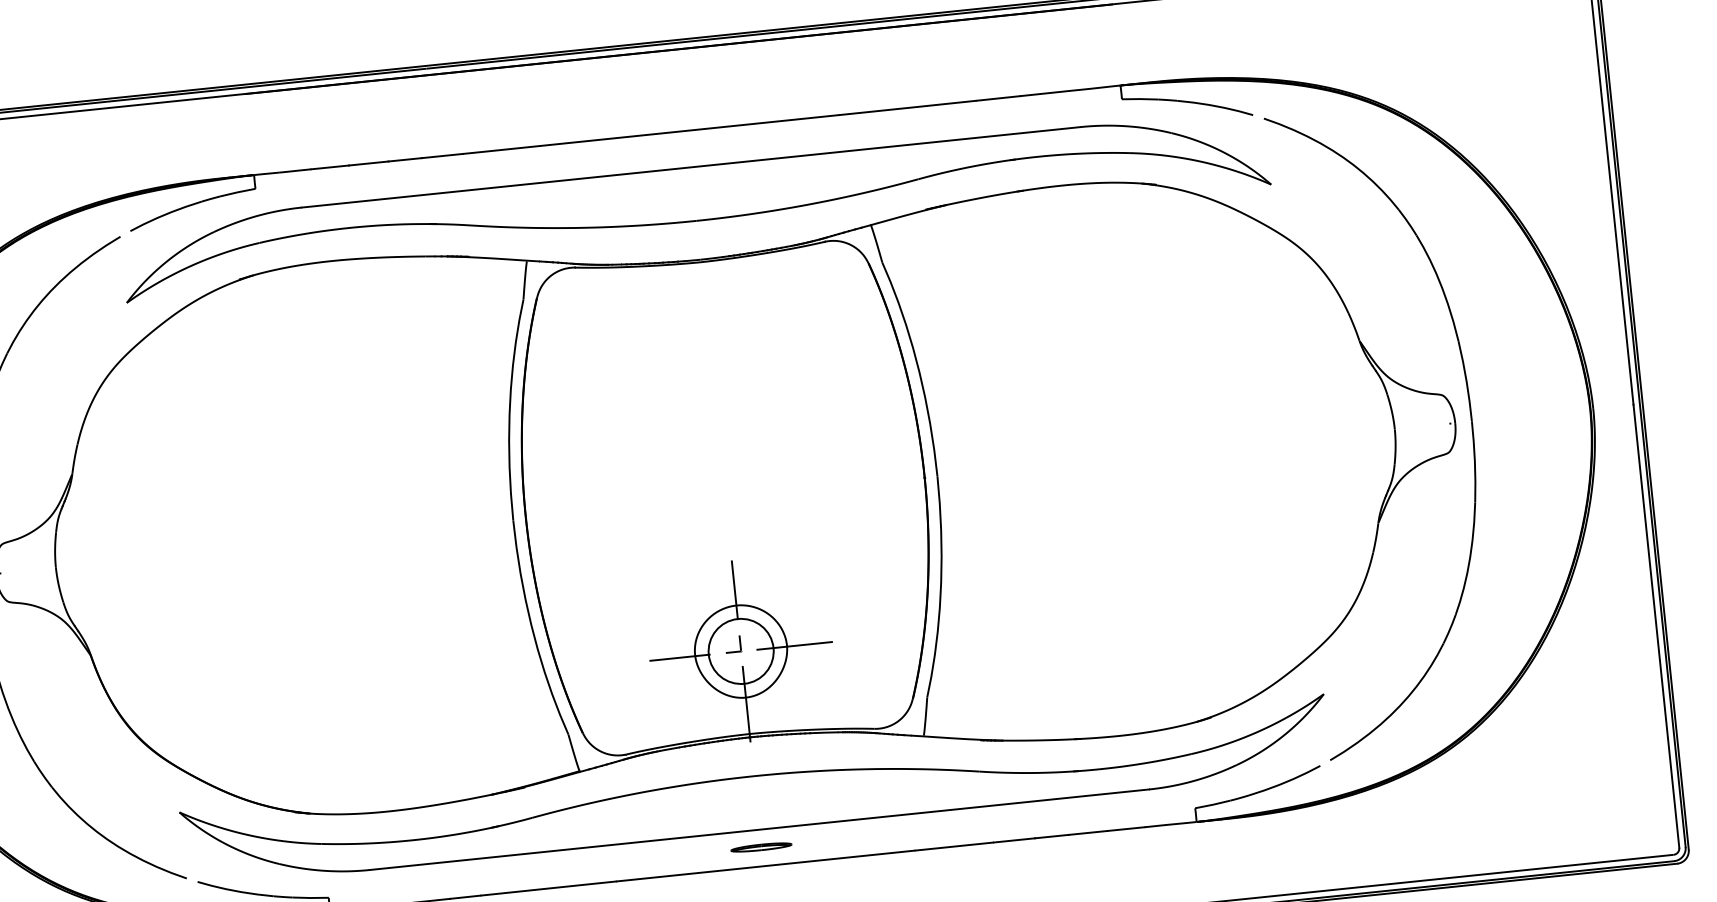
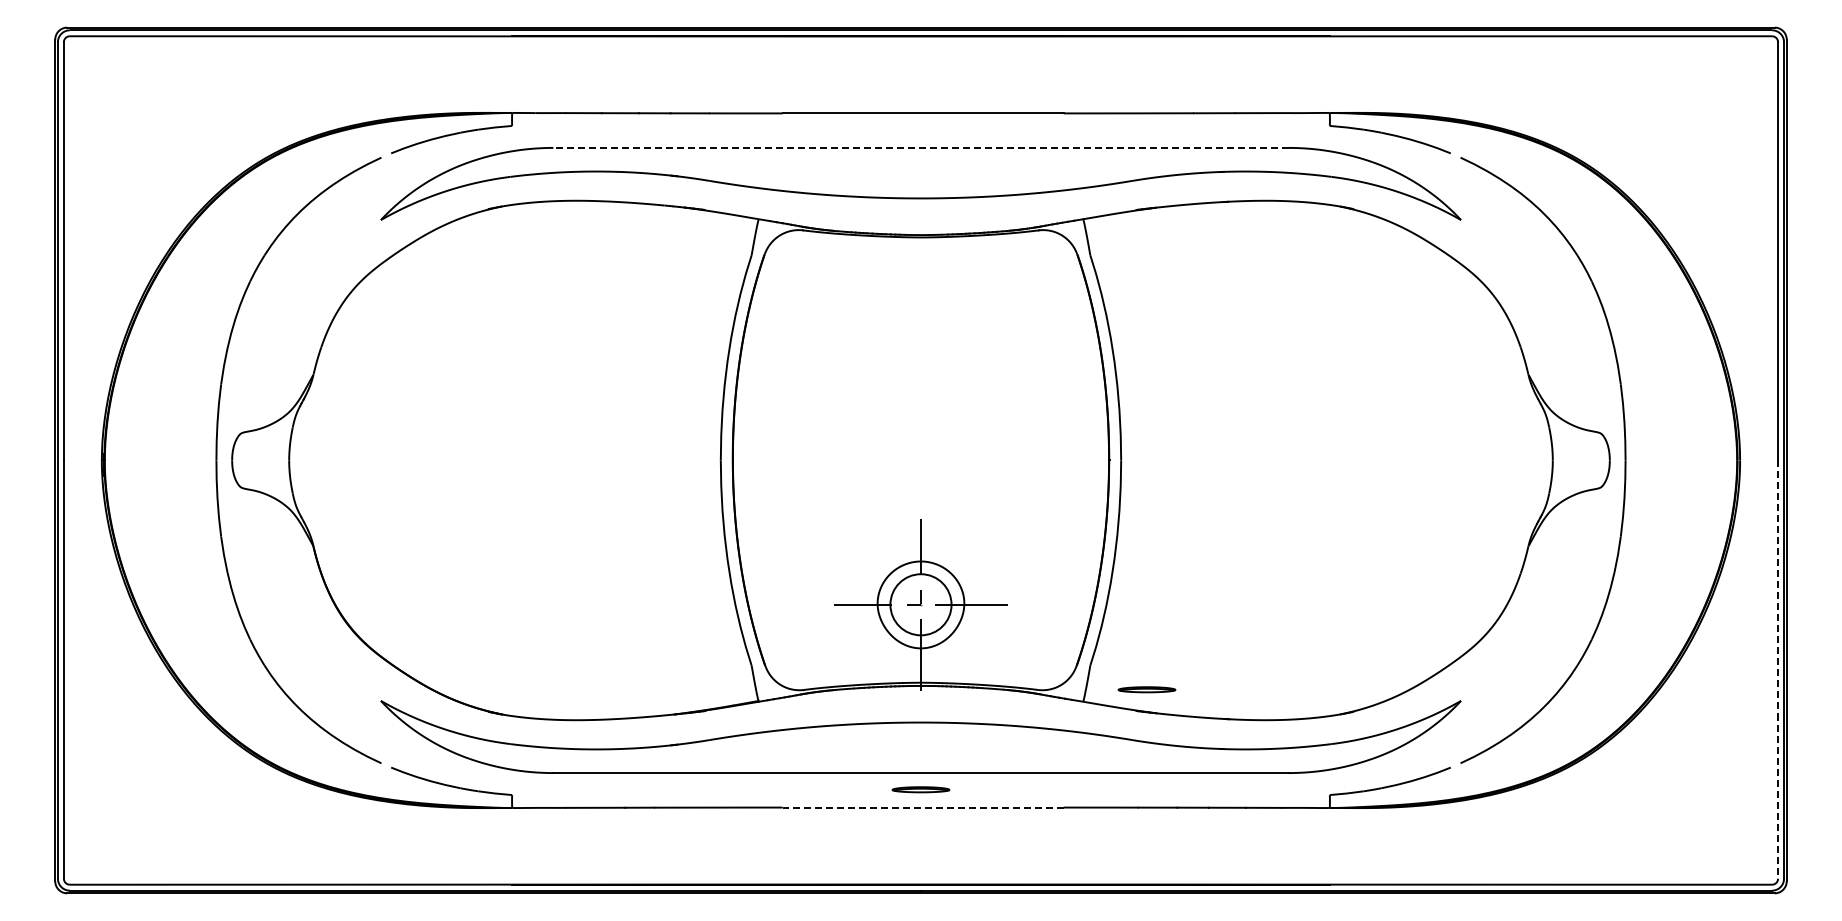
line: (691, 166) -> (921, 147), solid -> dashed
line: (1656, 627) -> (1778, 670), solid -> dashed
part: (989, 716) -> (1146, 689), added
line: (766, 865) -> (923, 807), solid -> dashed

